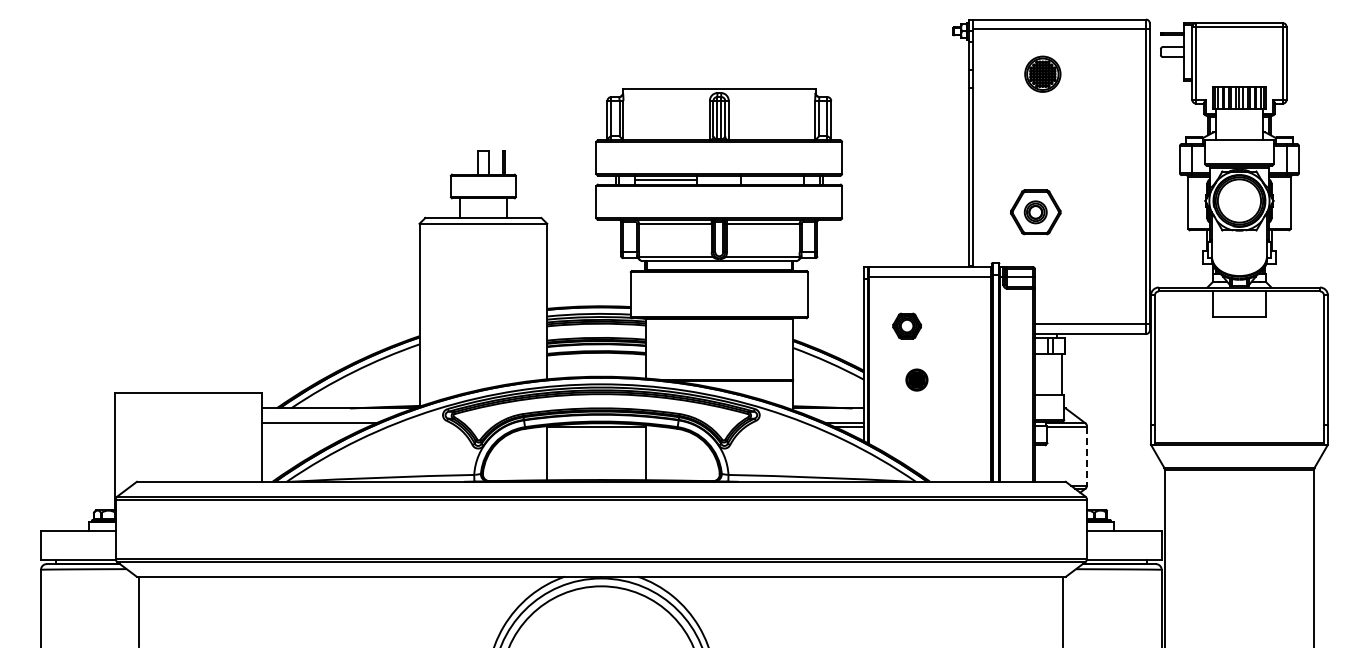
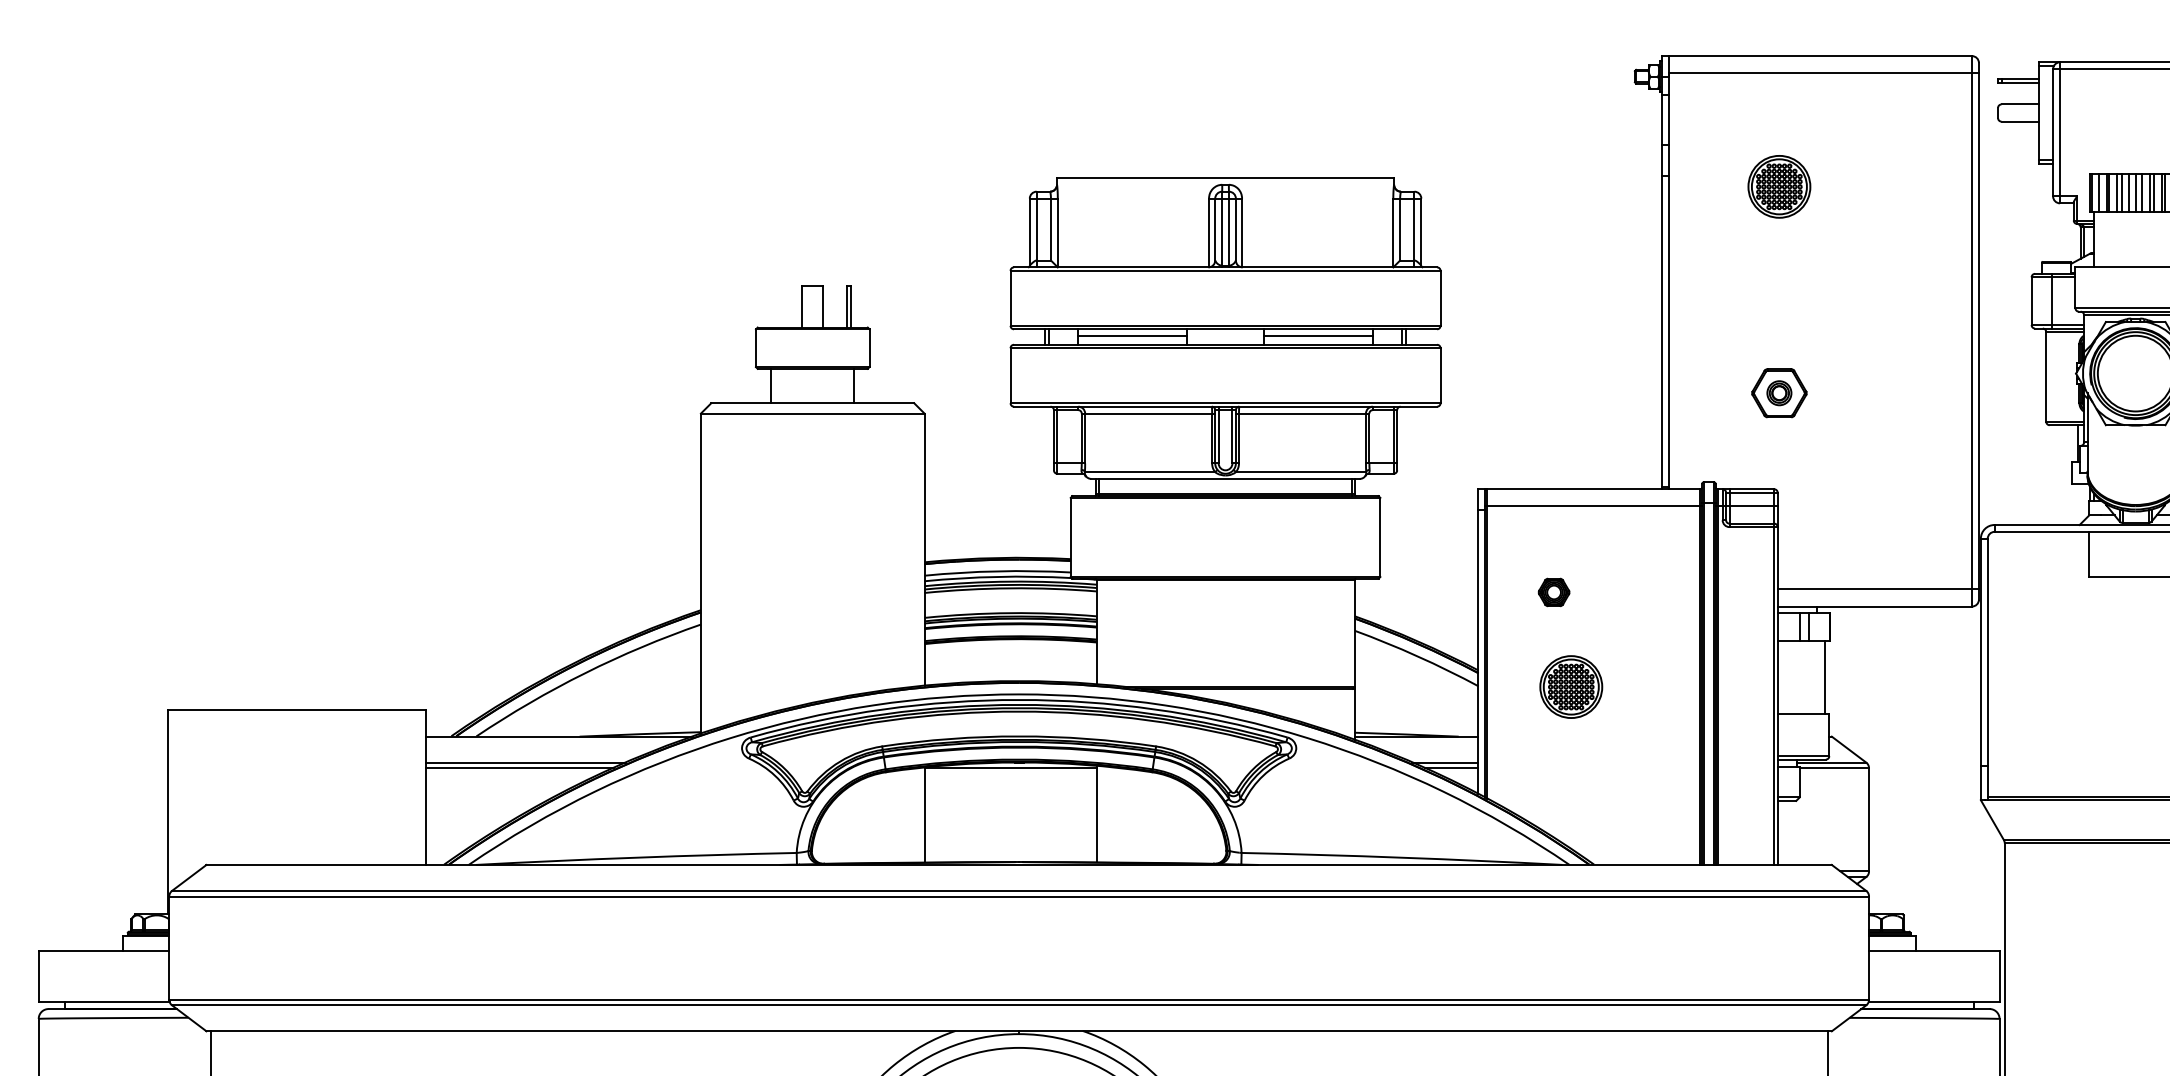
part: (1042, 73) -> (1778, 185), moved
line: (772, 179) -> (1318, 335), added
part: (1035, 211) -> (1778, 391), size x0.62
part: (906, 325) -> (1553, 591), size x0.62
part: (916, 379) -> (1570, 685), size x1.67
line: (315, 426) -> (518, 768), added
line: (1087, 456) -> (1869, 820), dashed -> solid

